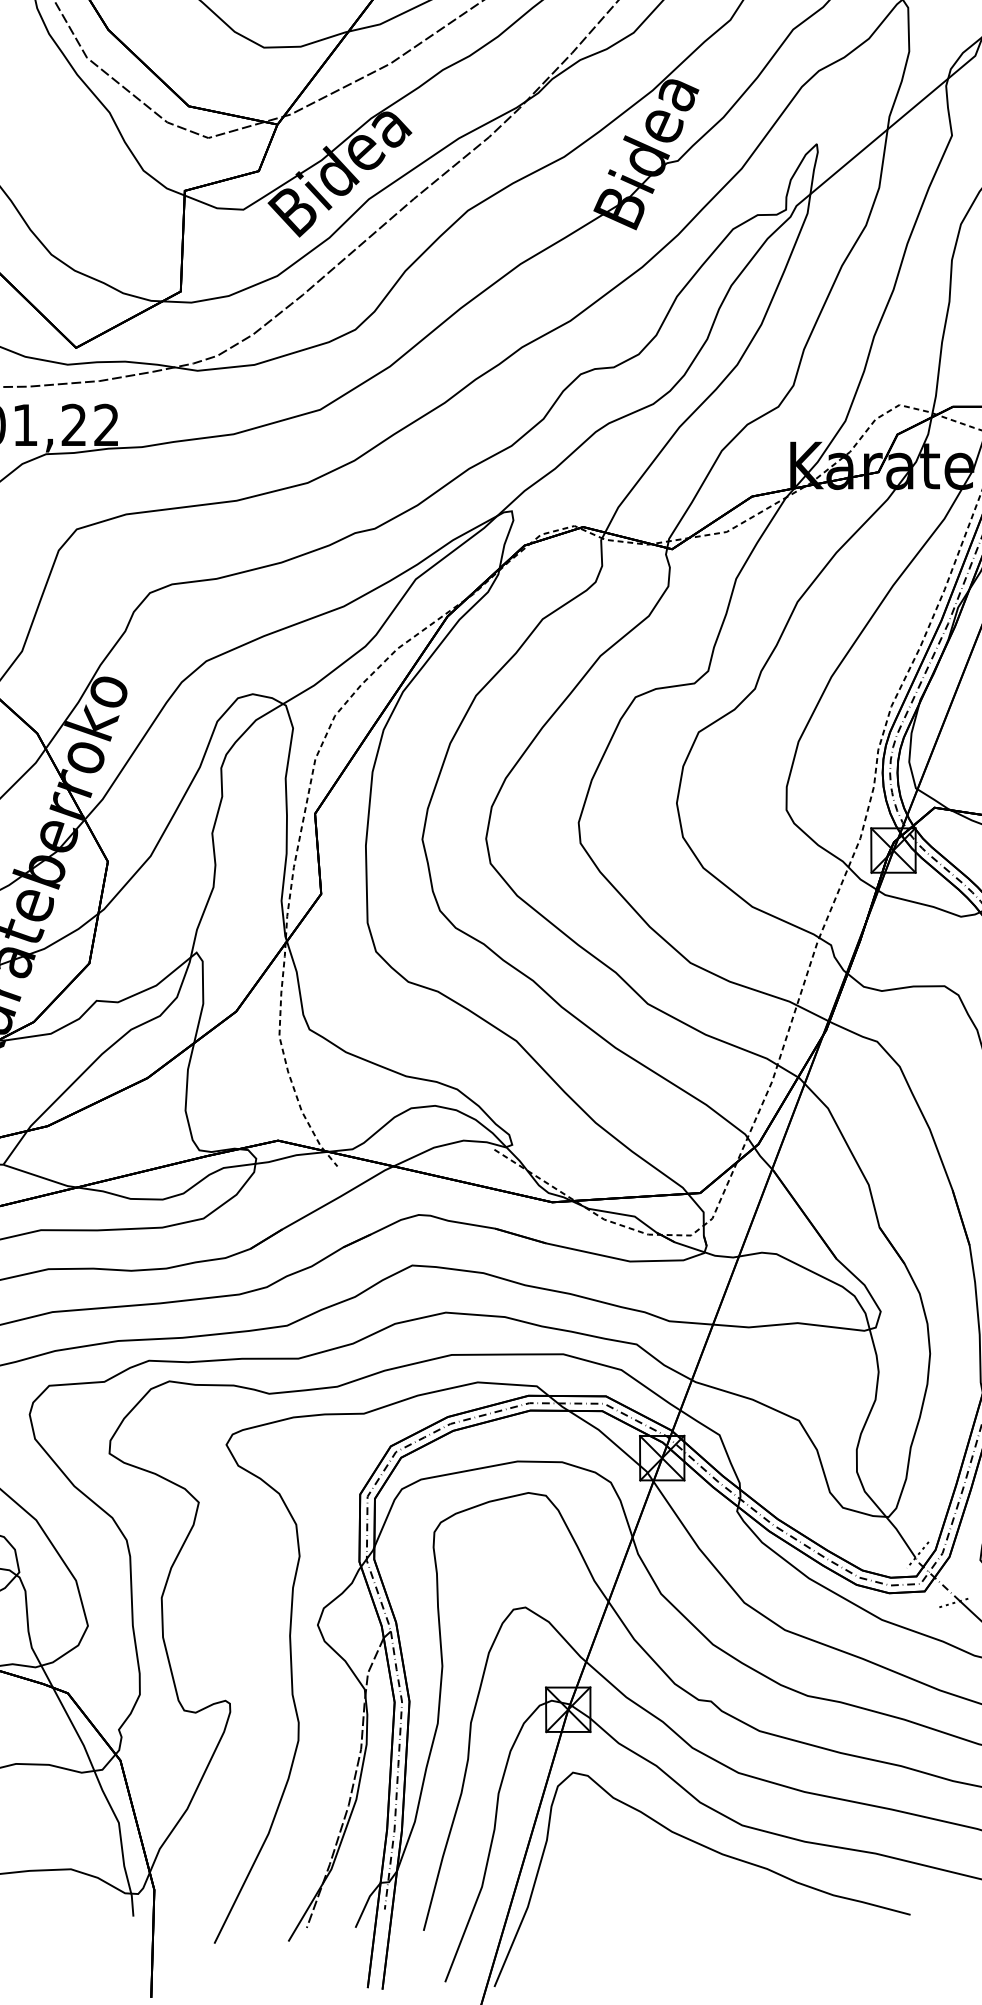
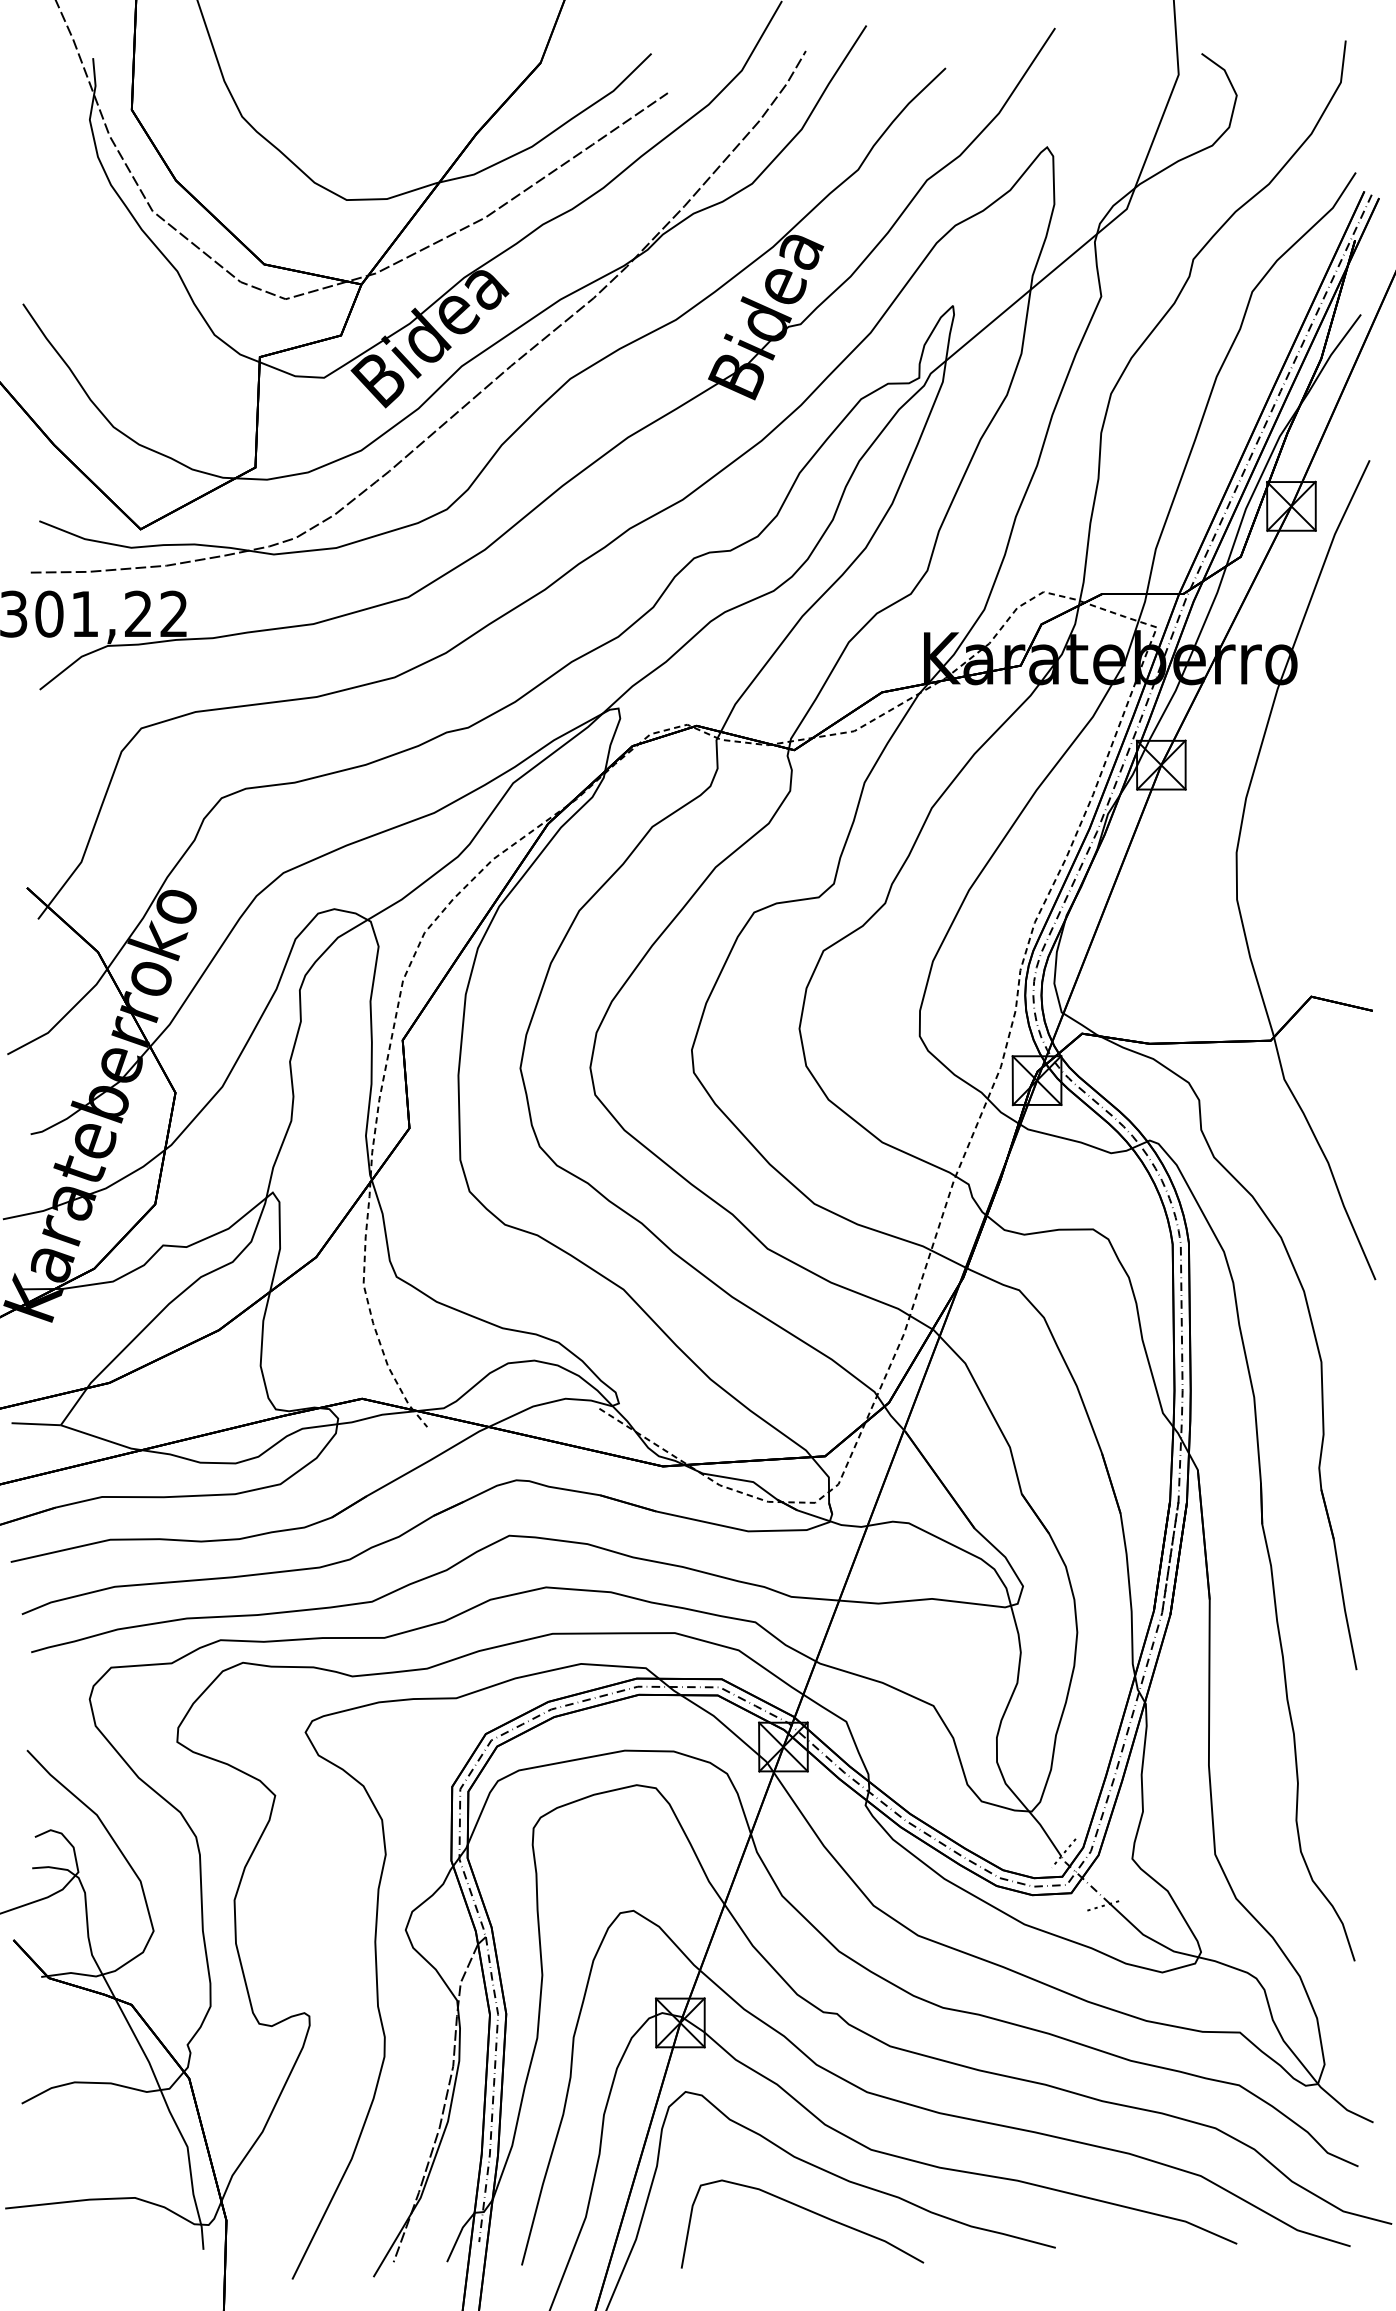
curve: (685, 1881) -> (808, 2211), added

